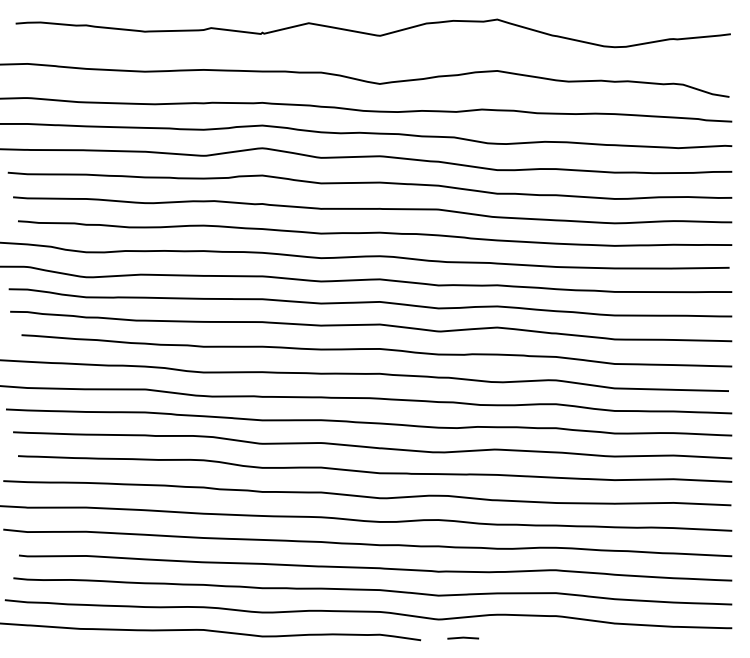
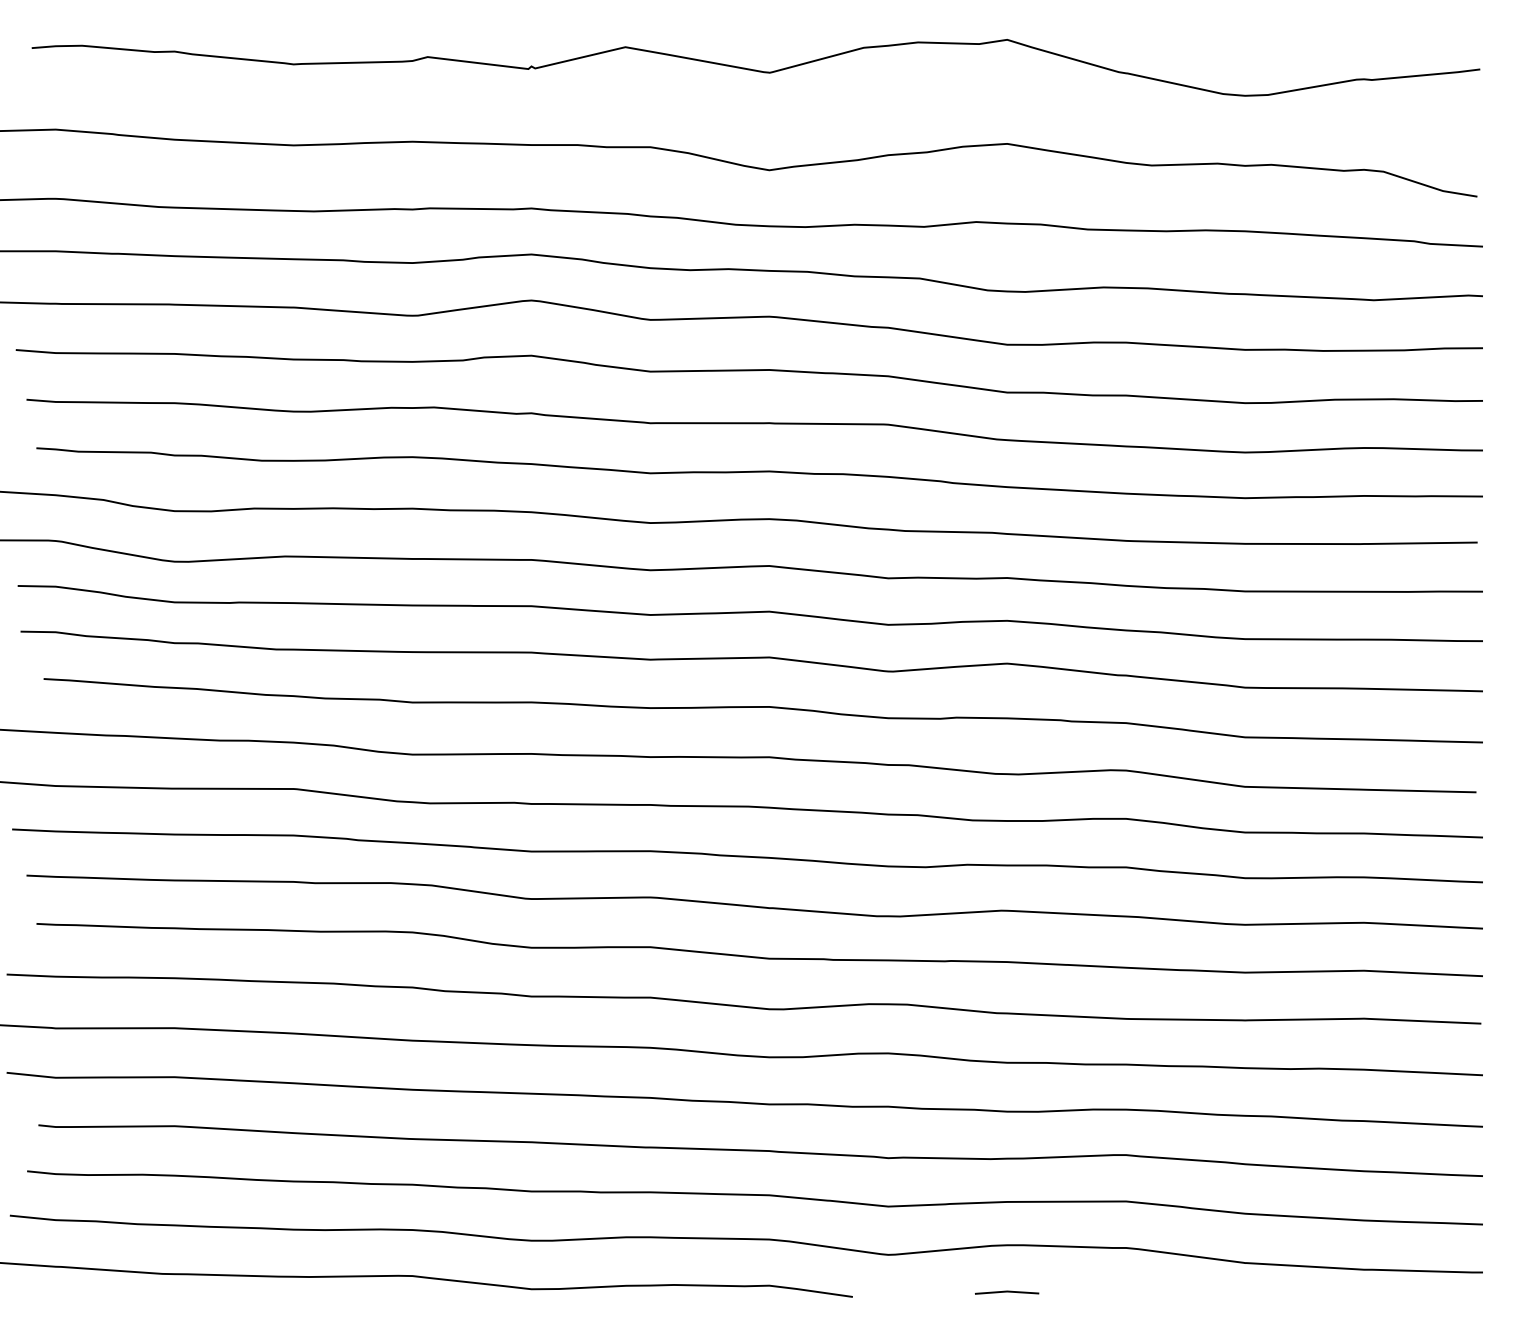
line: (463, 637) -> (1007, 1291), moved

